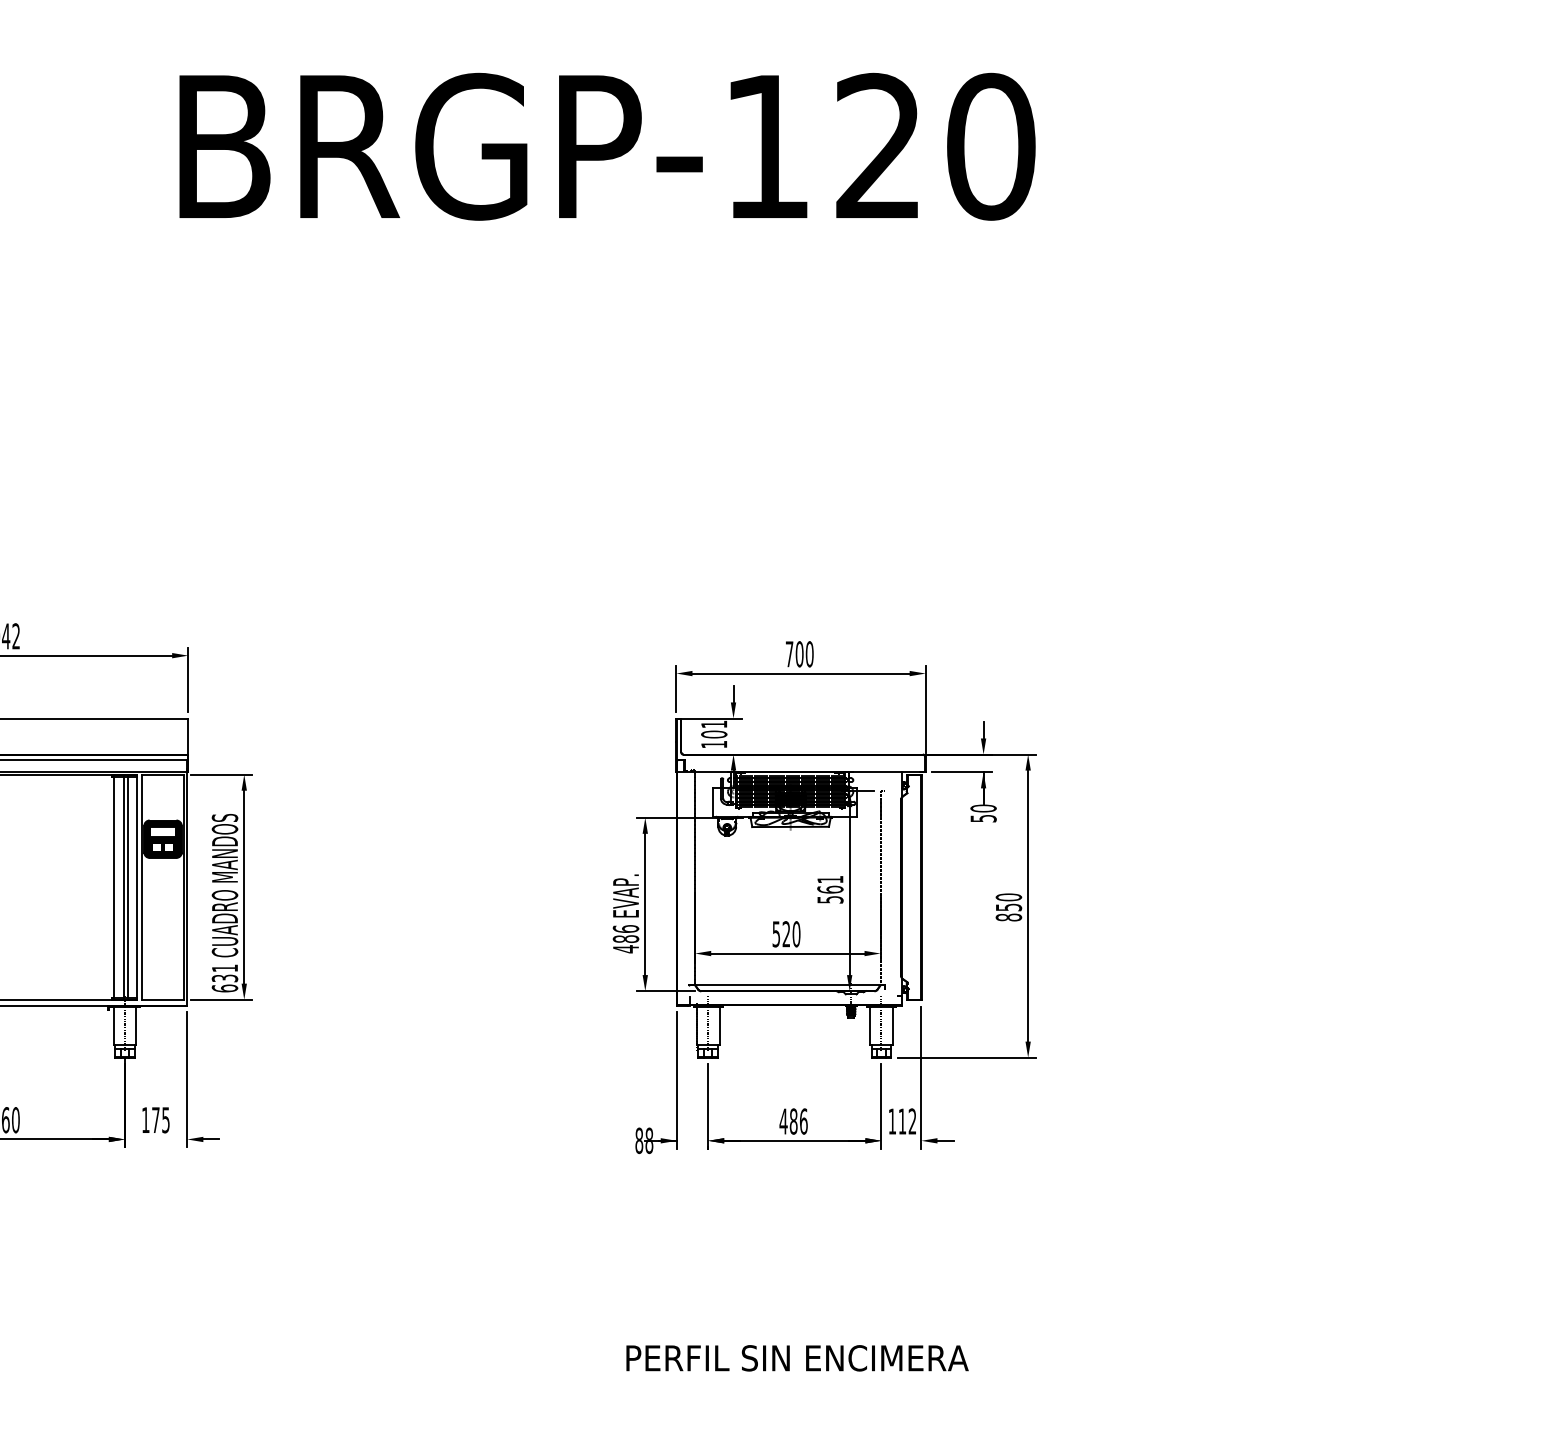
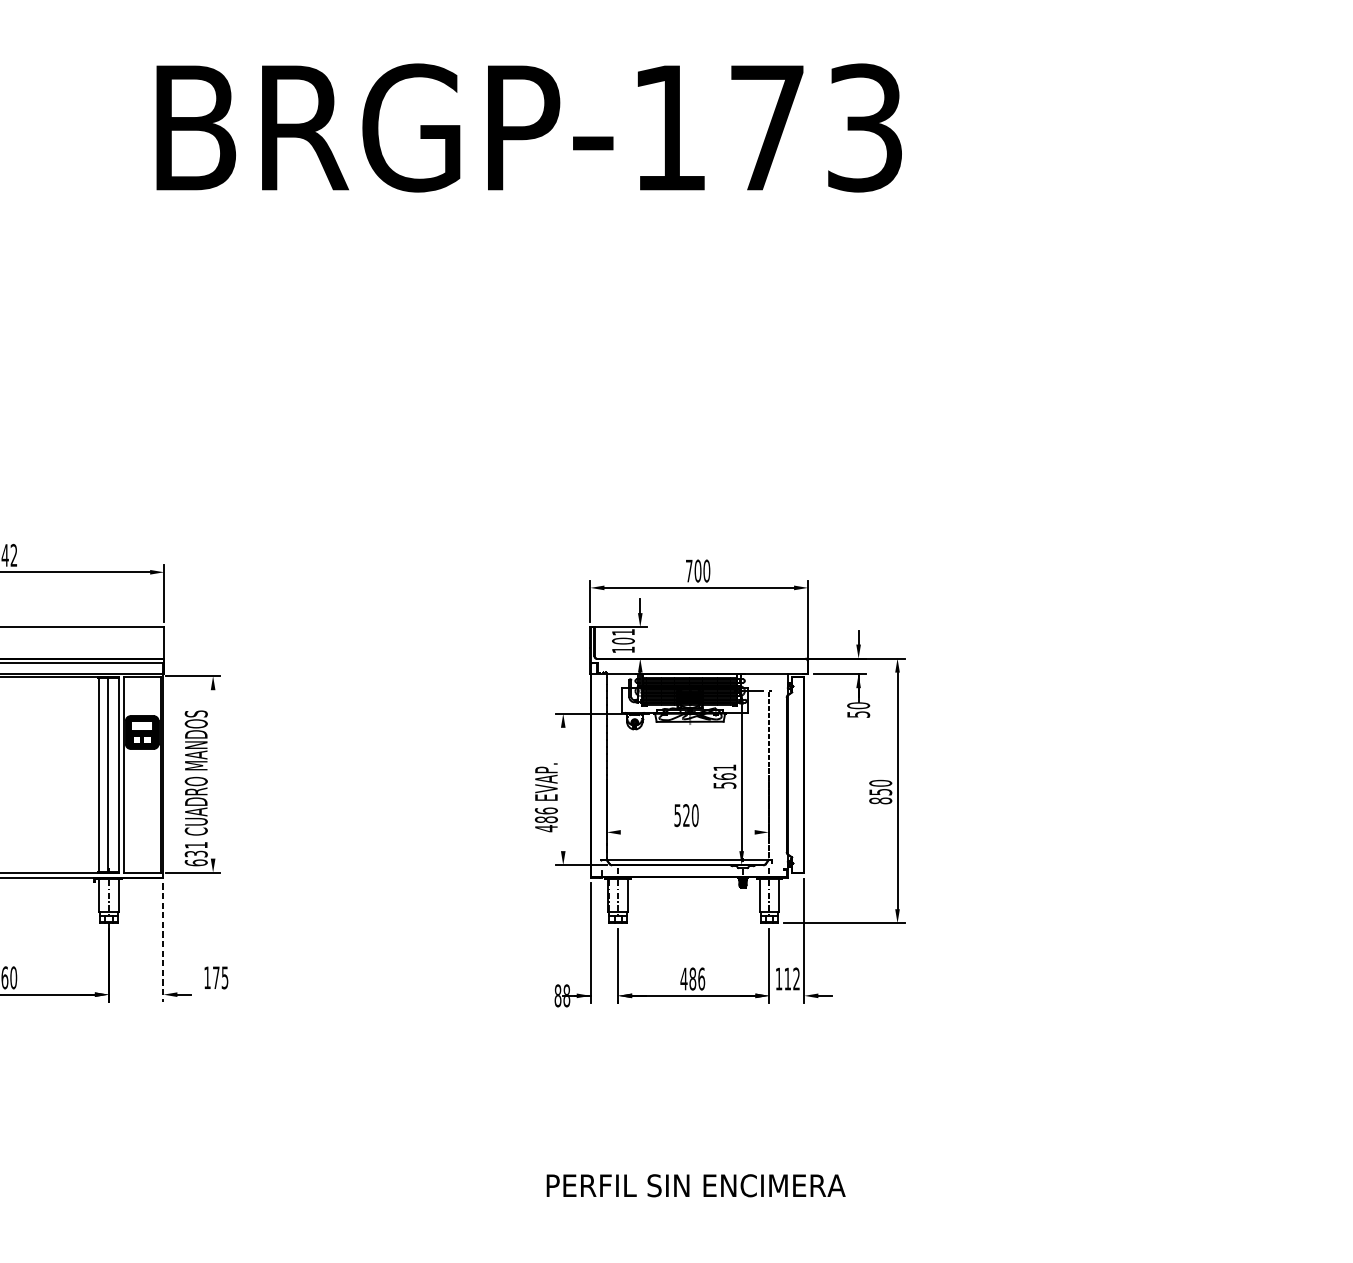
text: (935, 146) -> (816, 127), BRGP-120 -> BRGP-173
line: (244, 886) -> (213, 773), removed
line: (128, 887) -> (112, 774), removed
line: (645, 904) -> (563, 789), removed
line: (787, 953) -> (687, 832), removed
line: (187, 1079) -> (163, 942), solid -> dashed
text: (155, 1120) -> (215, 978), moved

